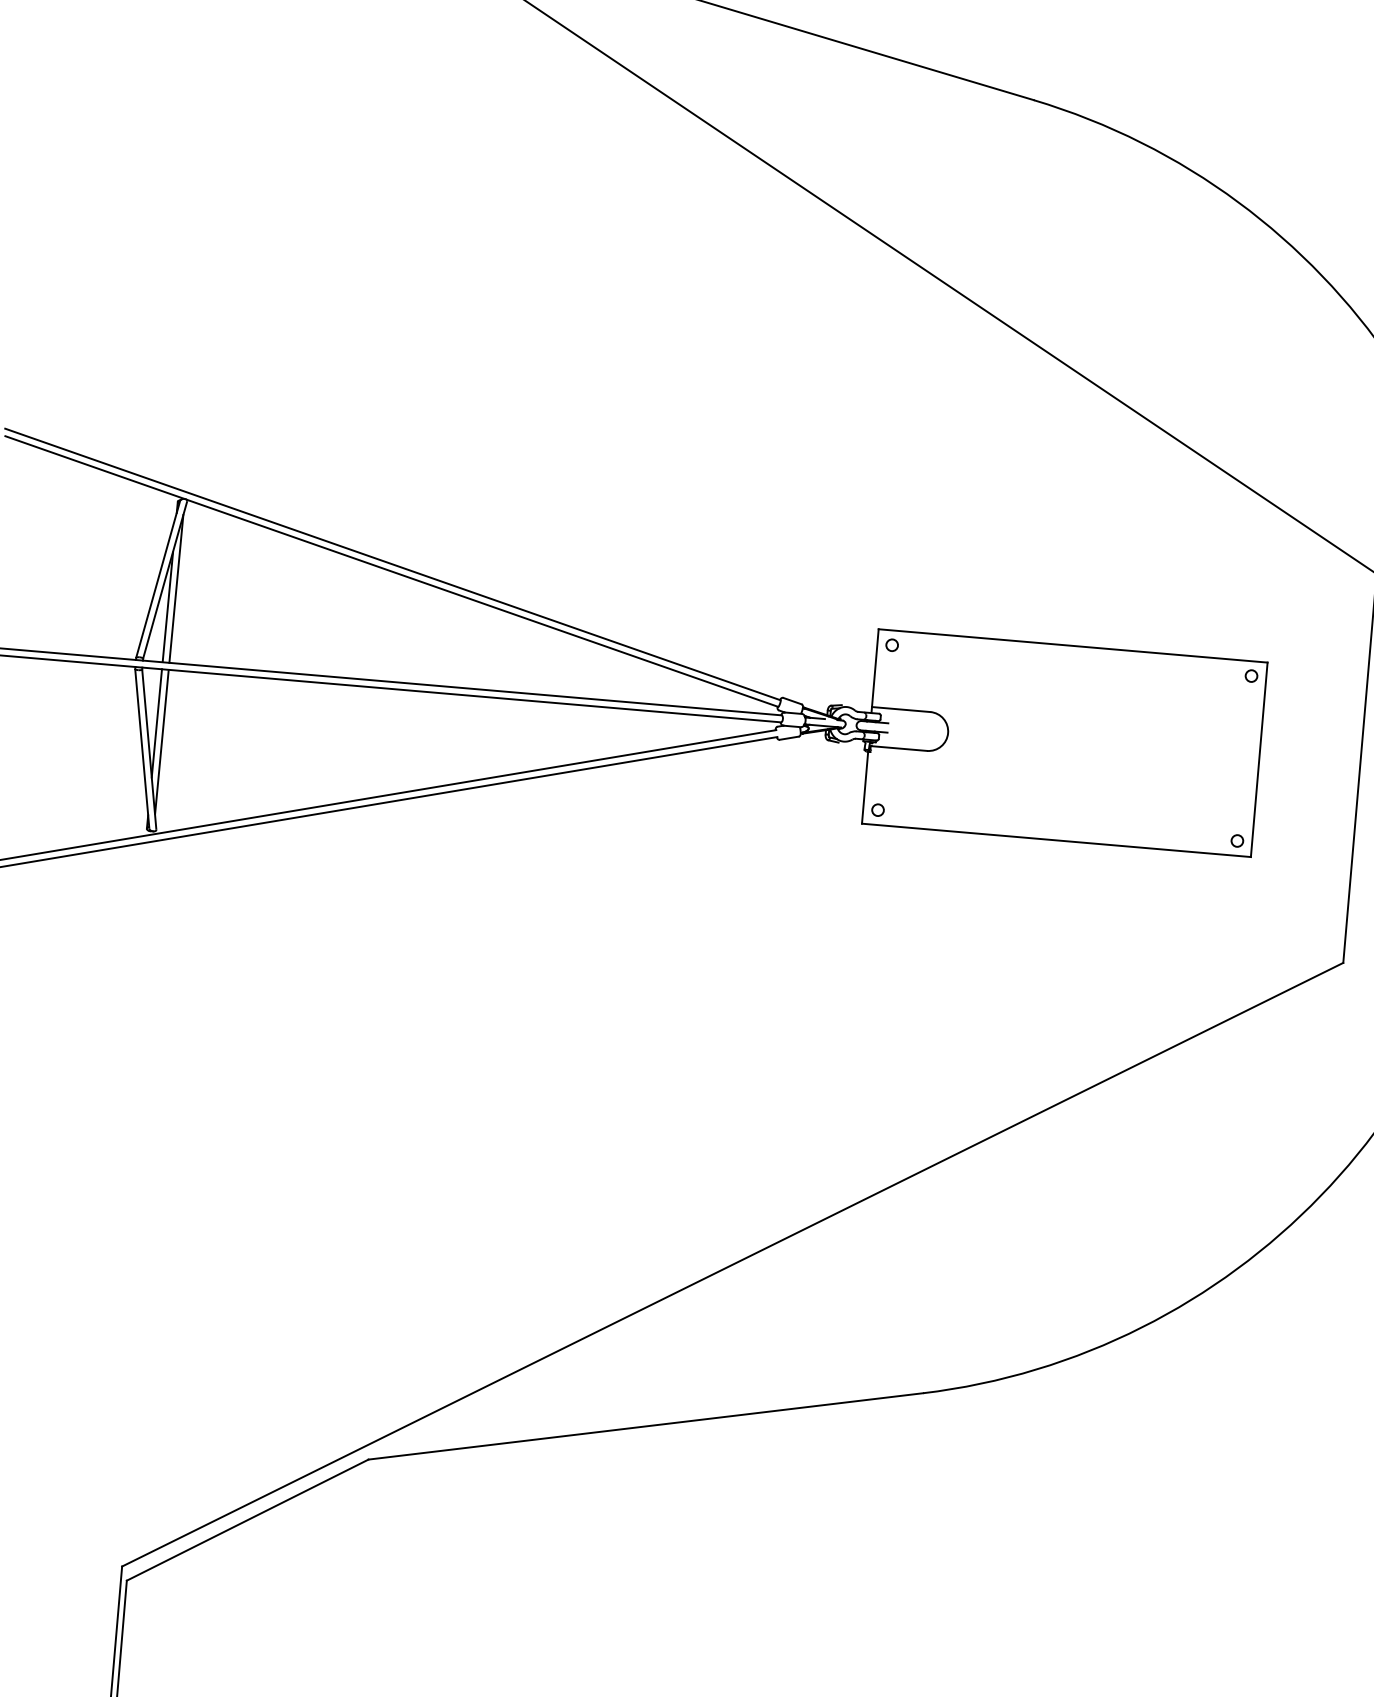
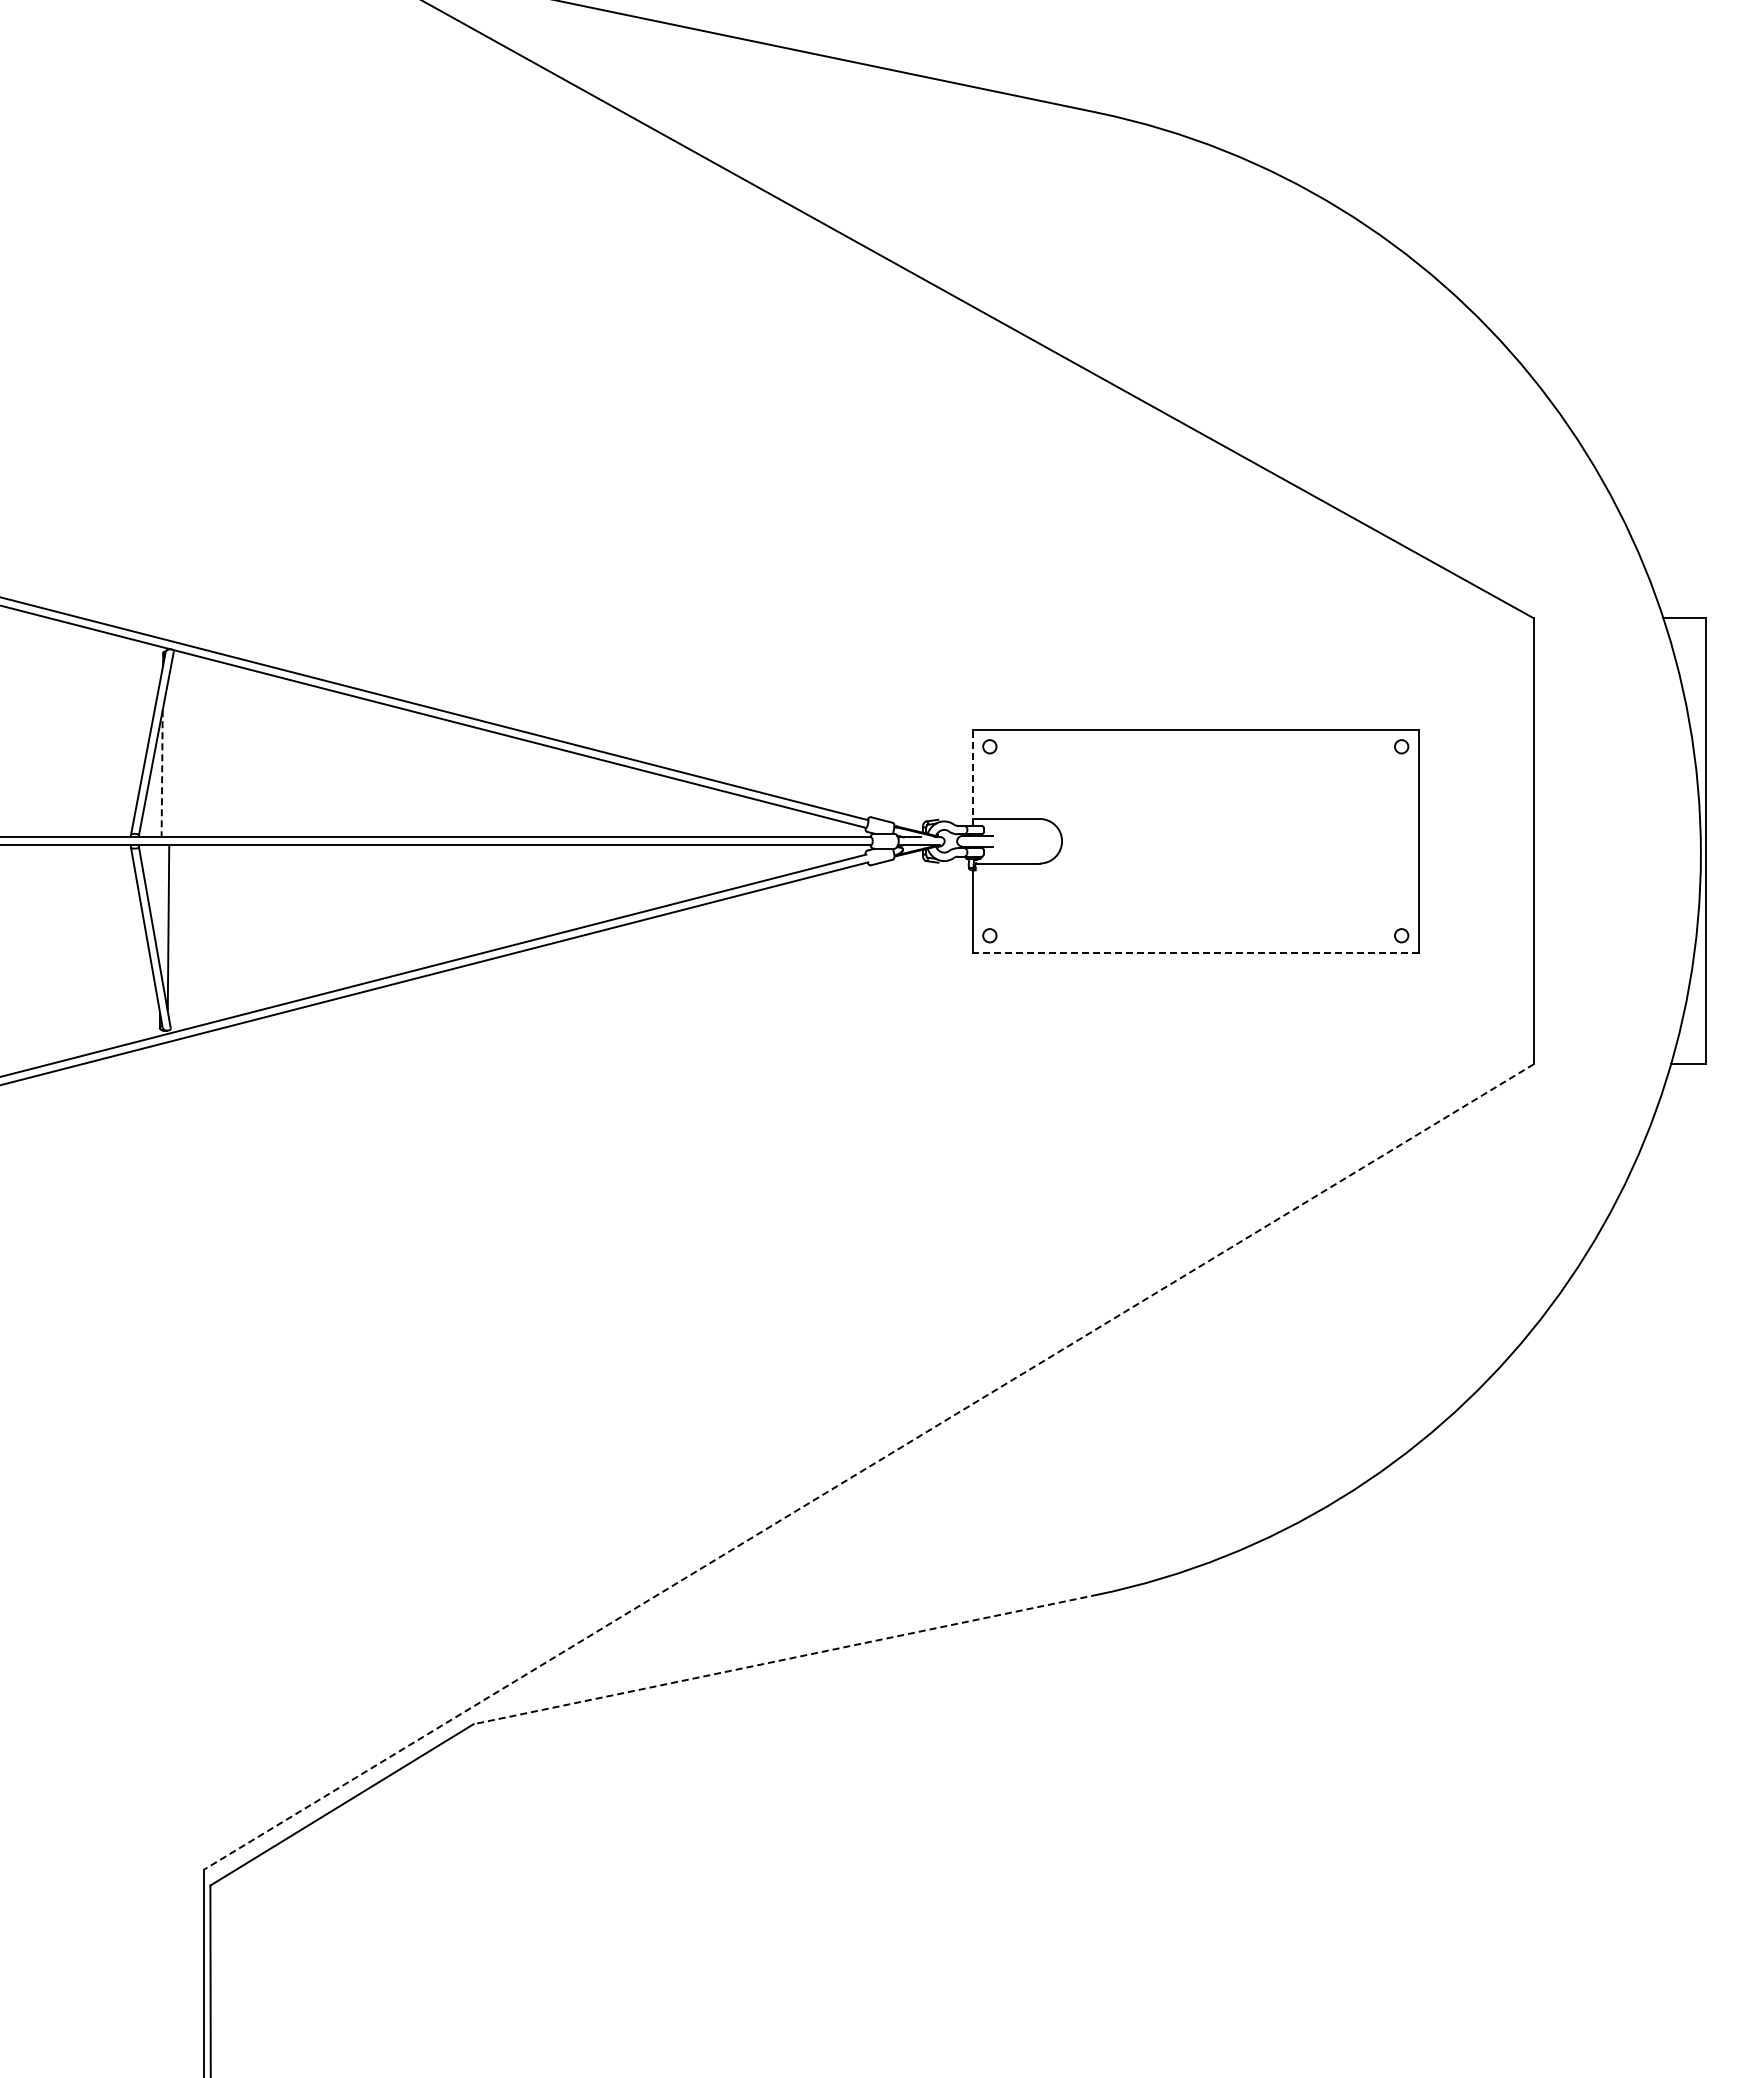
line: (175, 588) -> (169, 752), removed
line: (168, 608) -> (162, 775), solid -> dashed
line: (874, 670) -> (972, 777), solid -> dashed
line: (156, 723) -> (160, 907), removed
line: (1056, 840) -> (1195, 952), solid -> dashed
line: (732, 1265) -> (868, 1467), solid -> dashed
line: (645, 1426) -> (785, 1659), solid -> dashed

